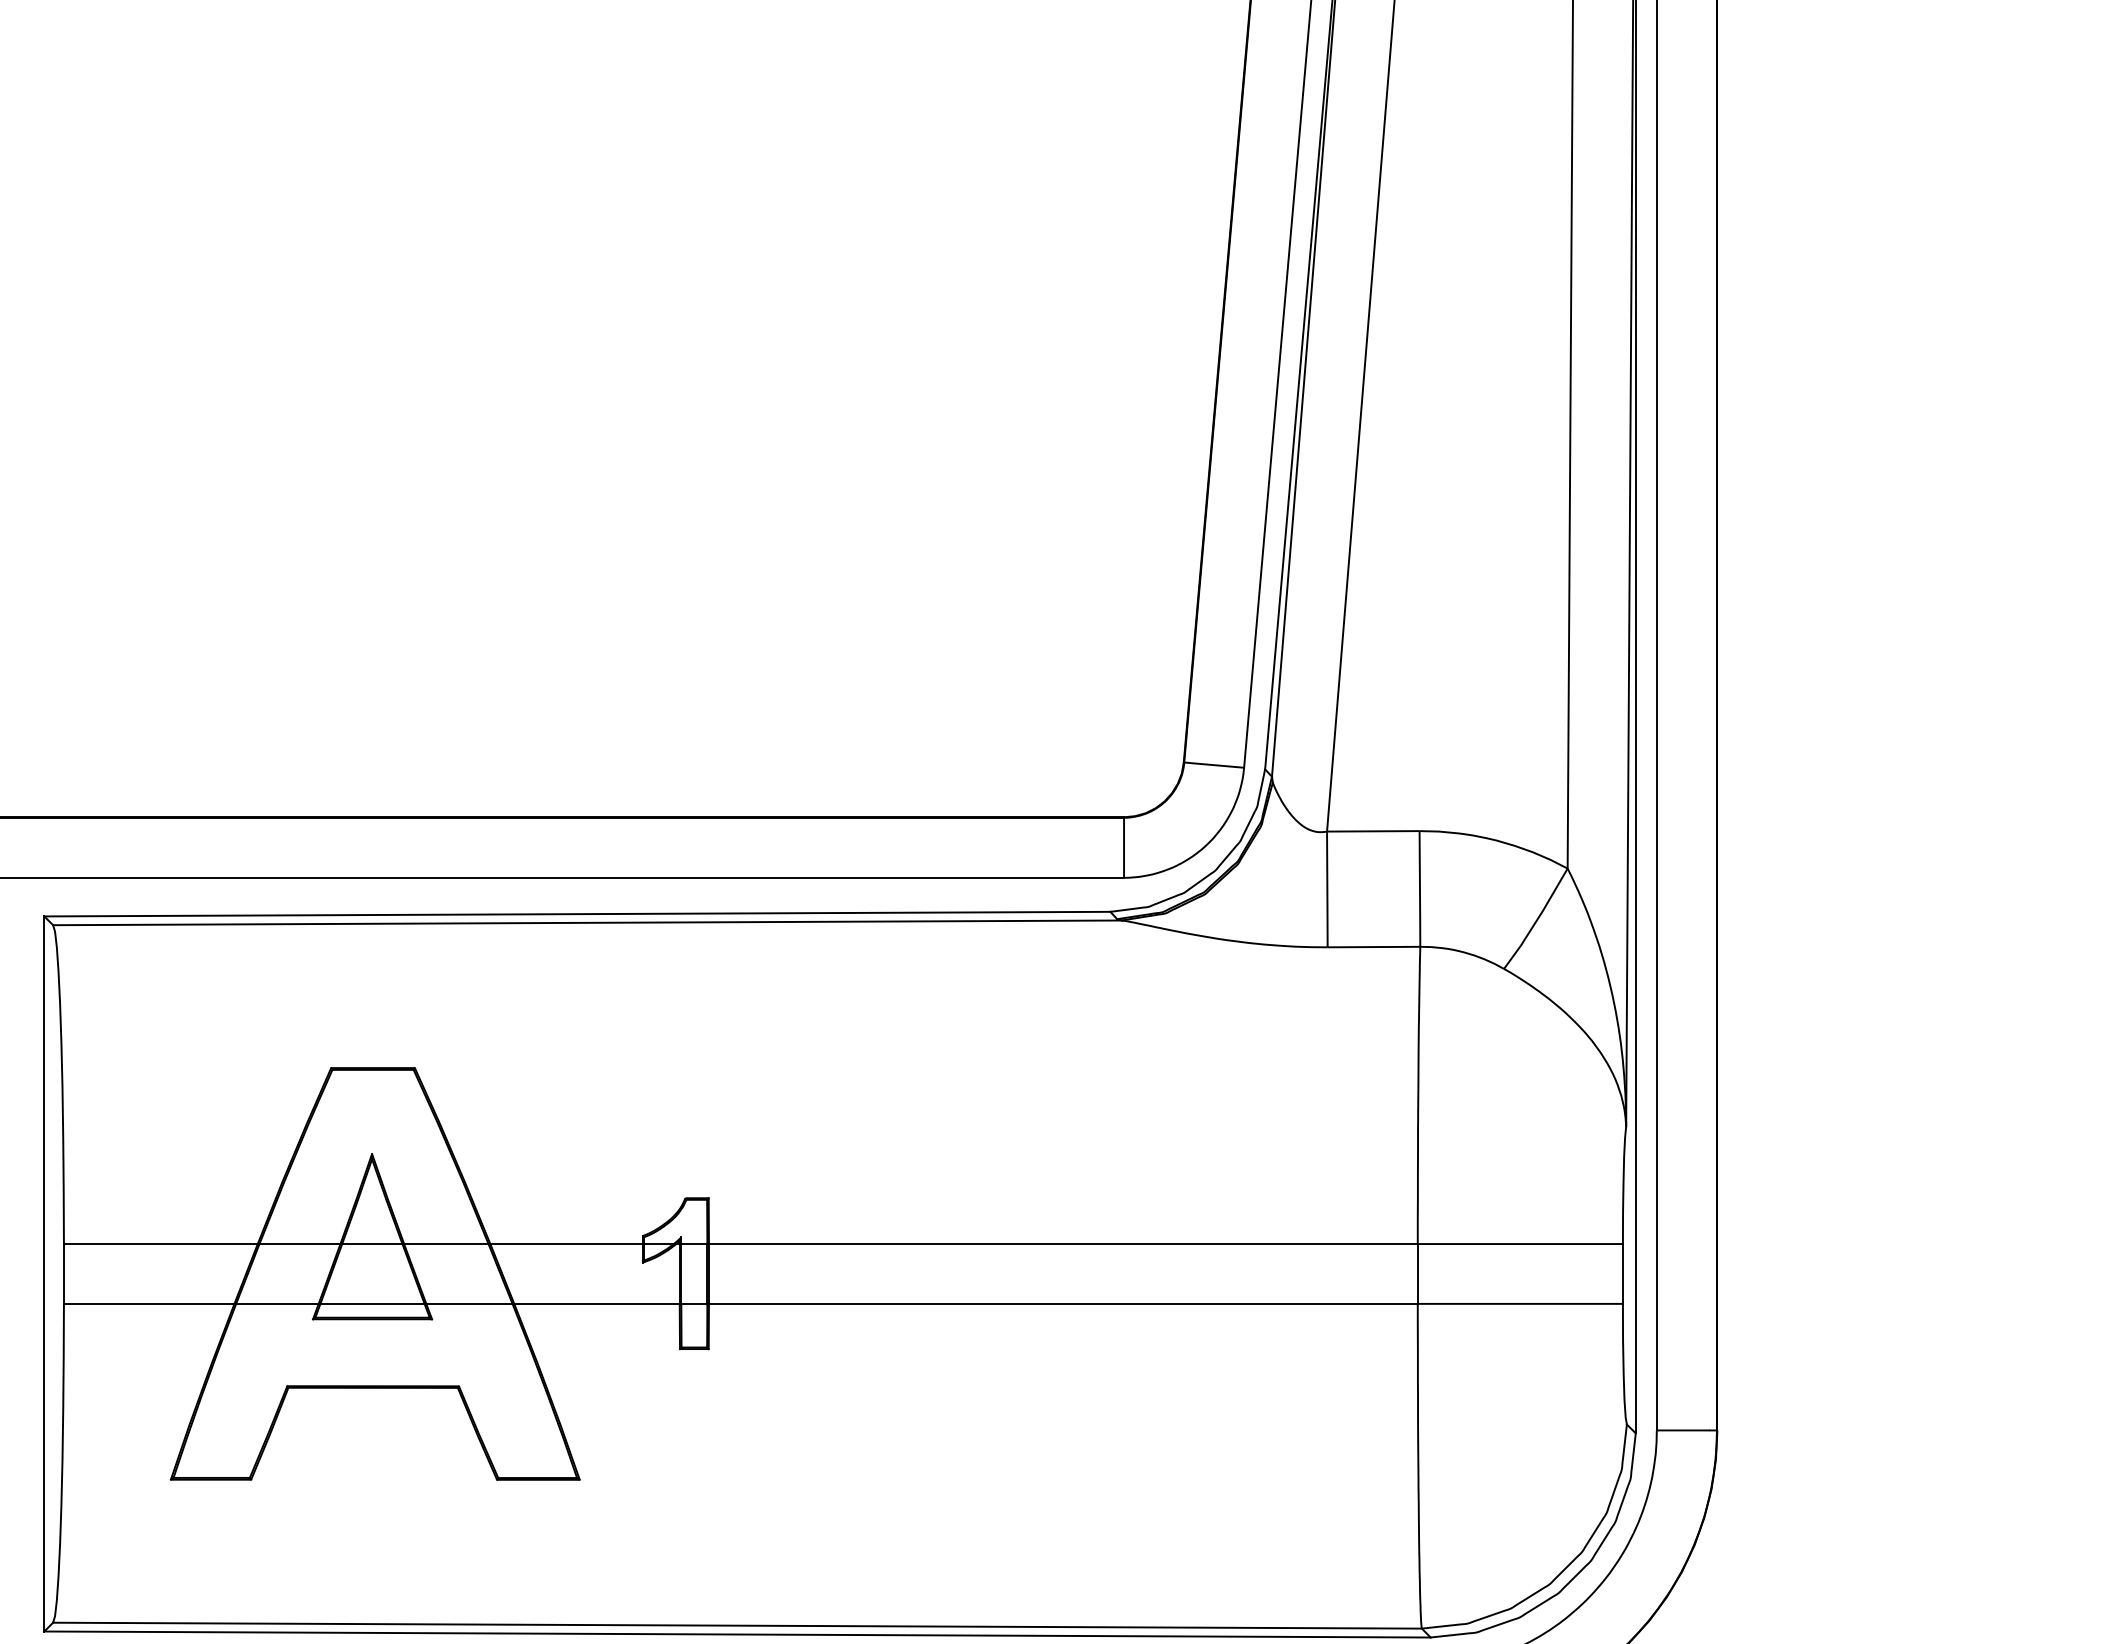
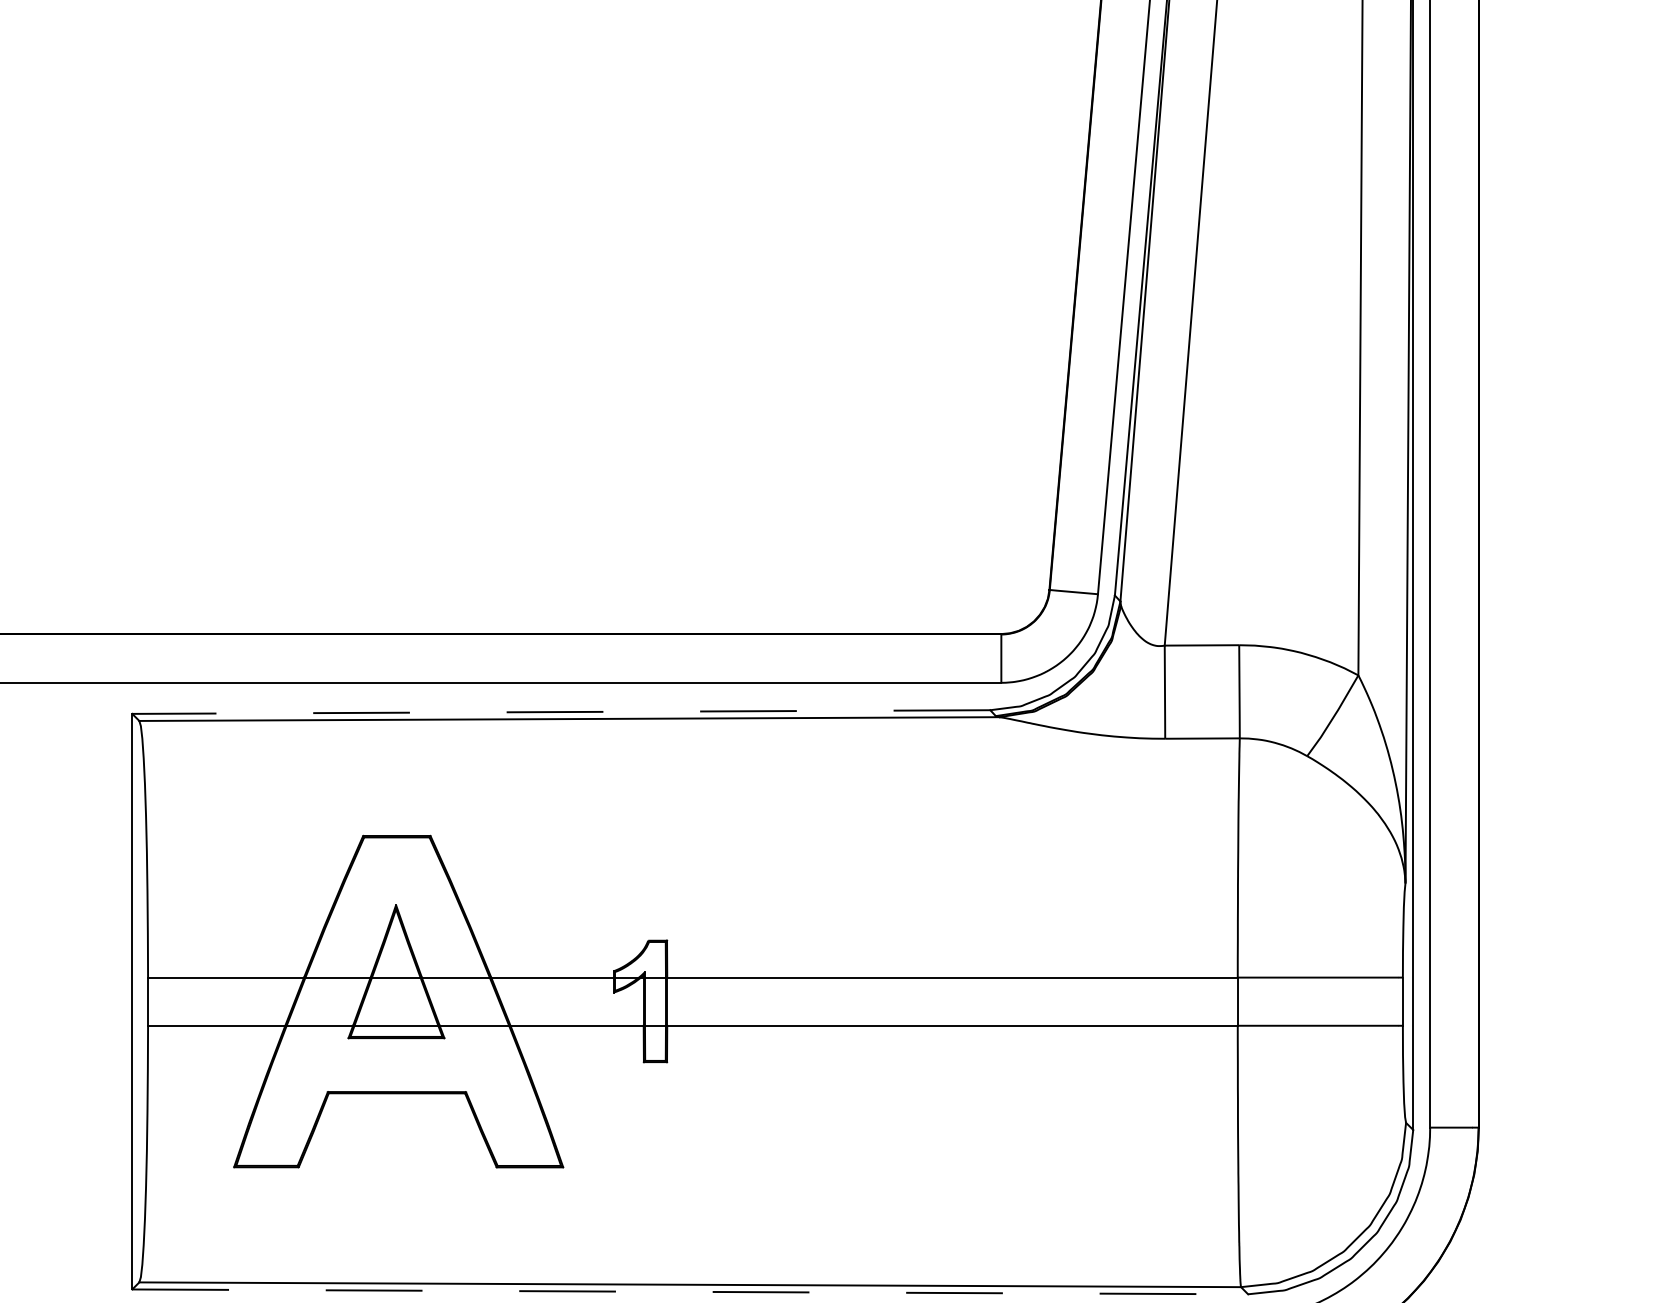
line: (576, 914) -> (560, 712), solid -> dashed
line: (738, 1634) -> (691, 1291), solid -> dashed

